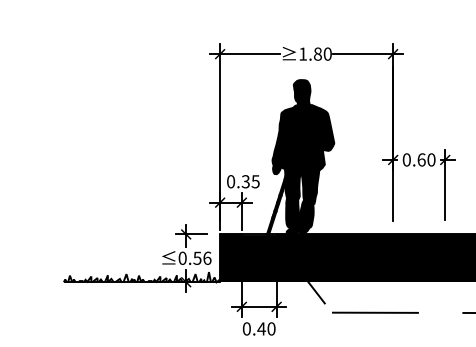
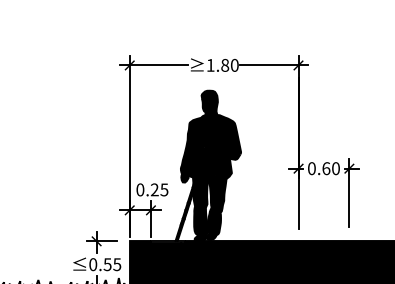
text: (245, 181) -> (154, 189), 0.35 -> 0.25
text: (207, 257) -> (117, 263), 0.56 -> 0.55

